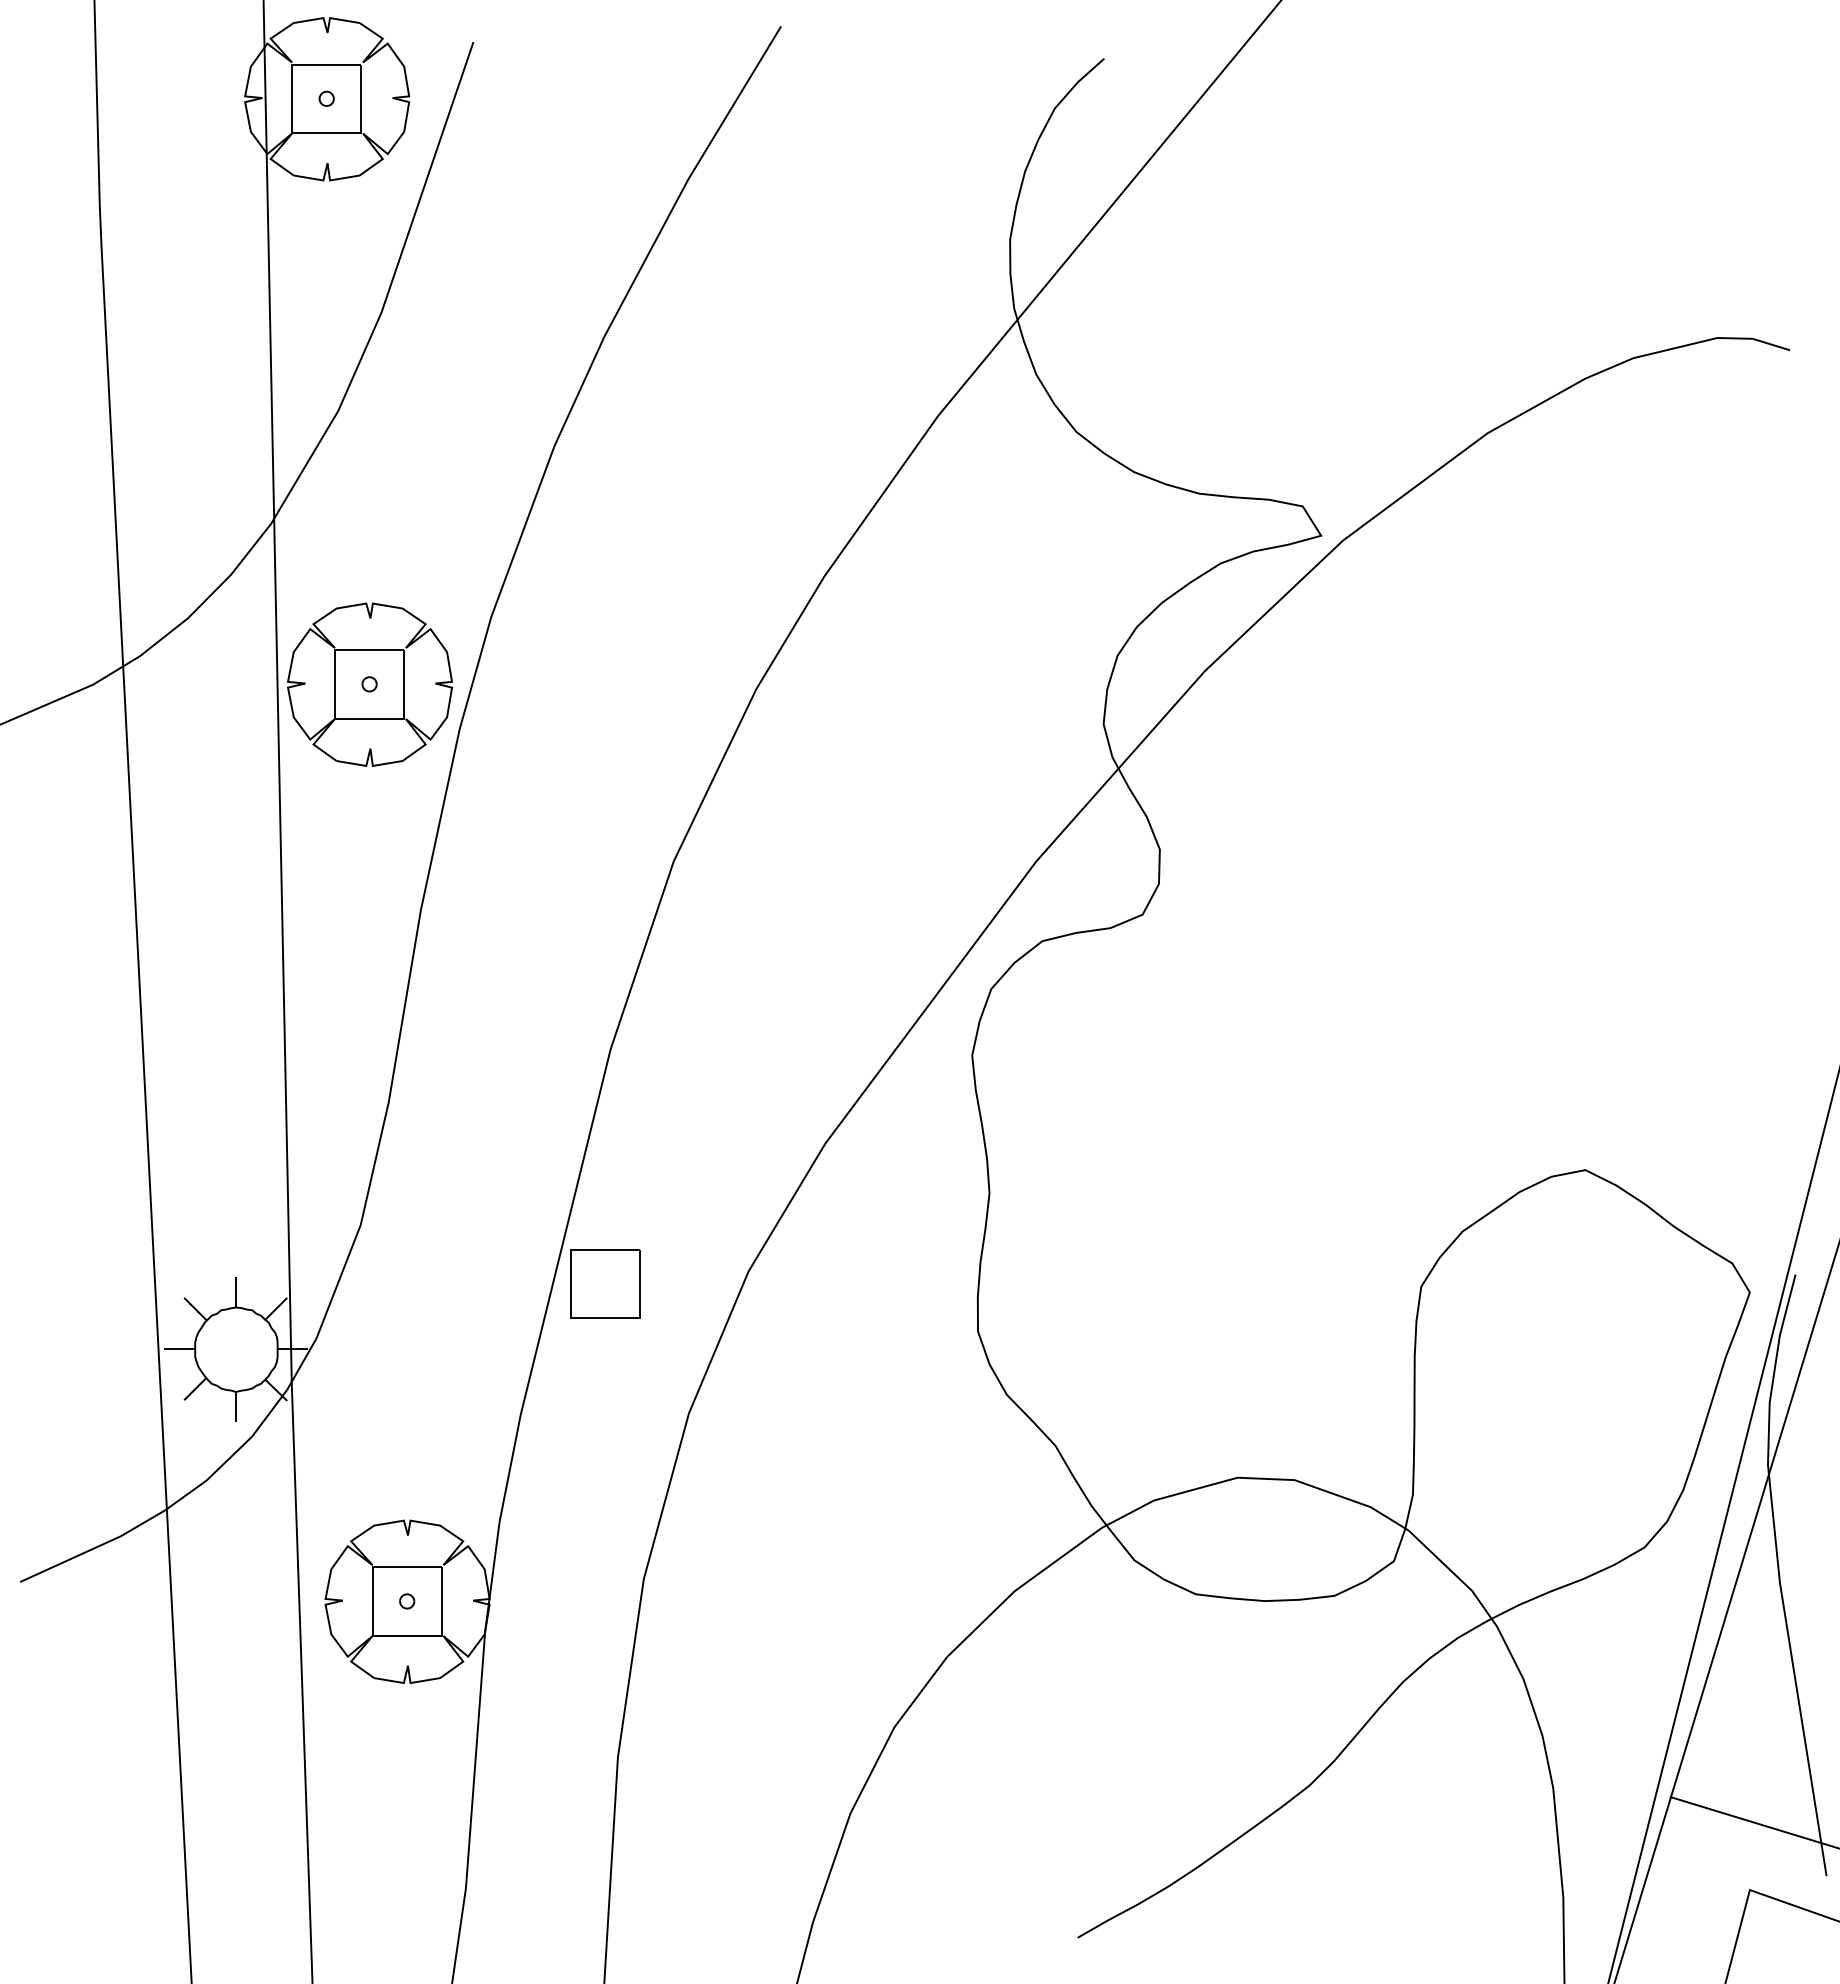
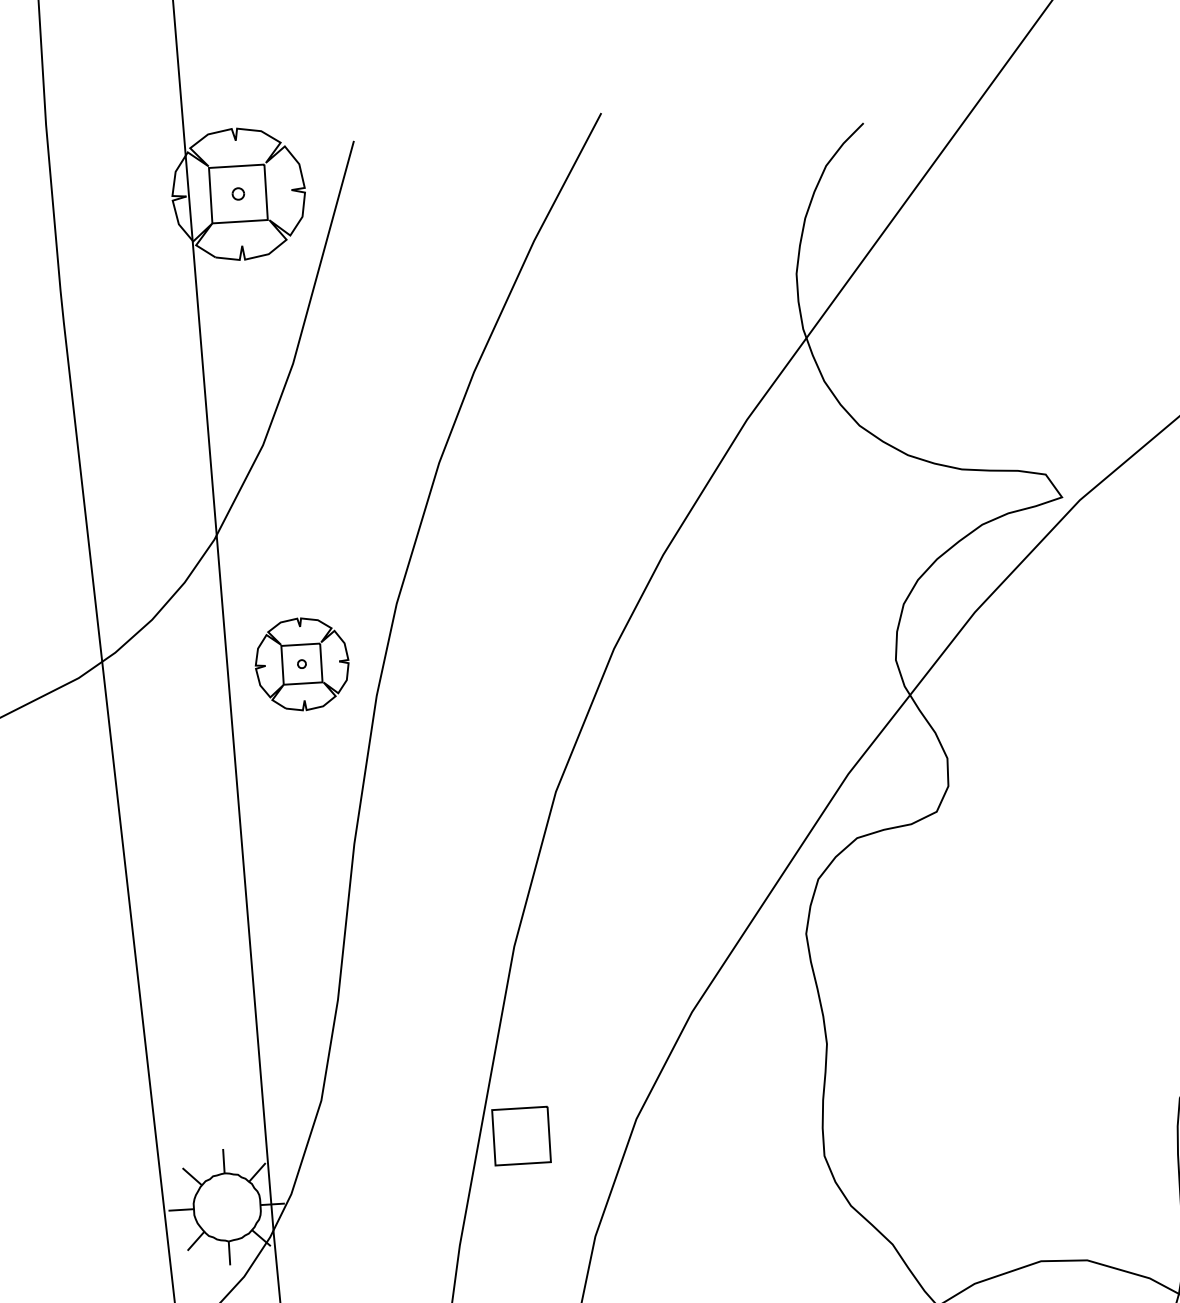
part: (369, 684) -> (301, 664), size x0.7

